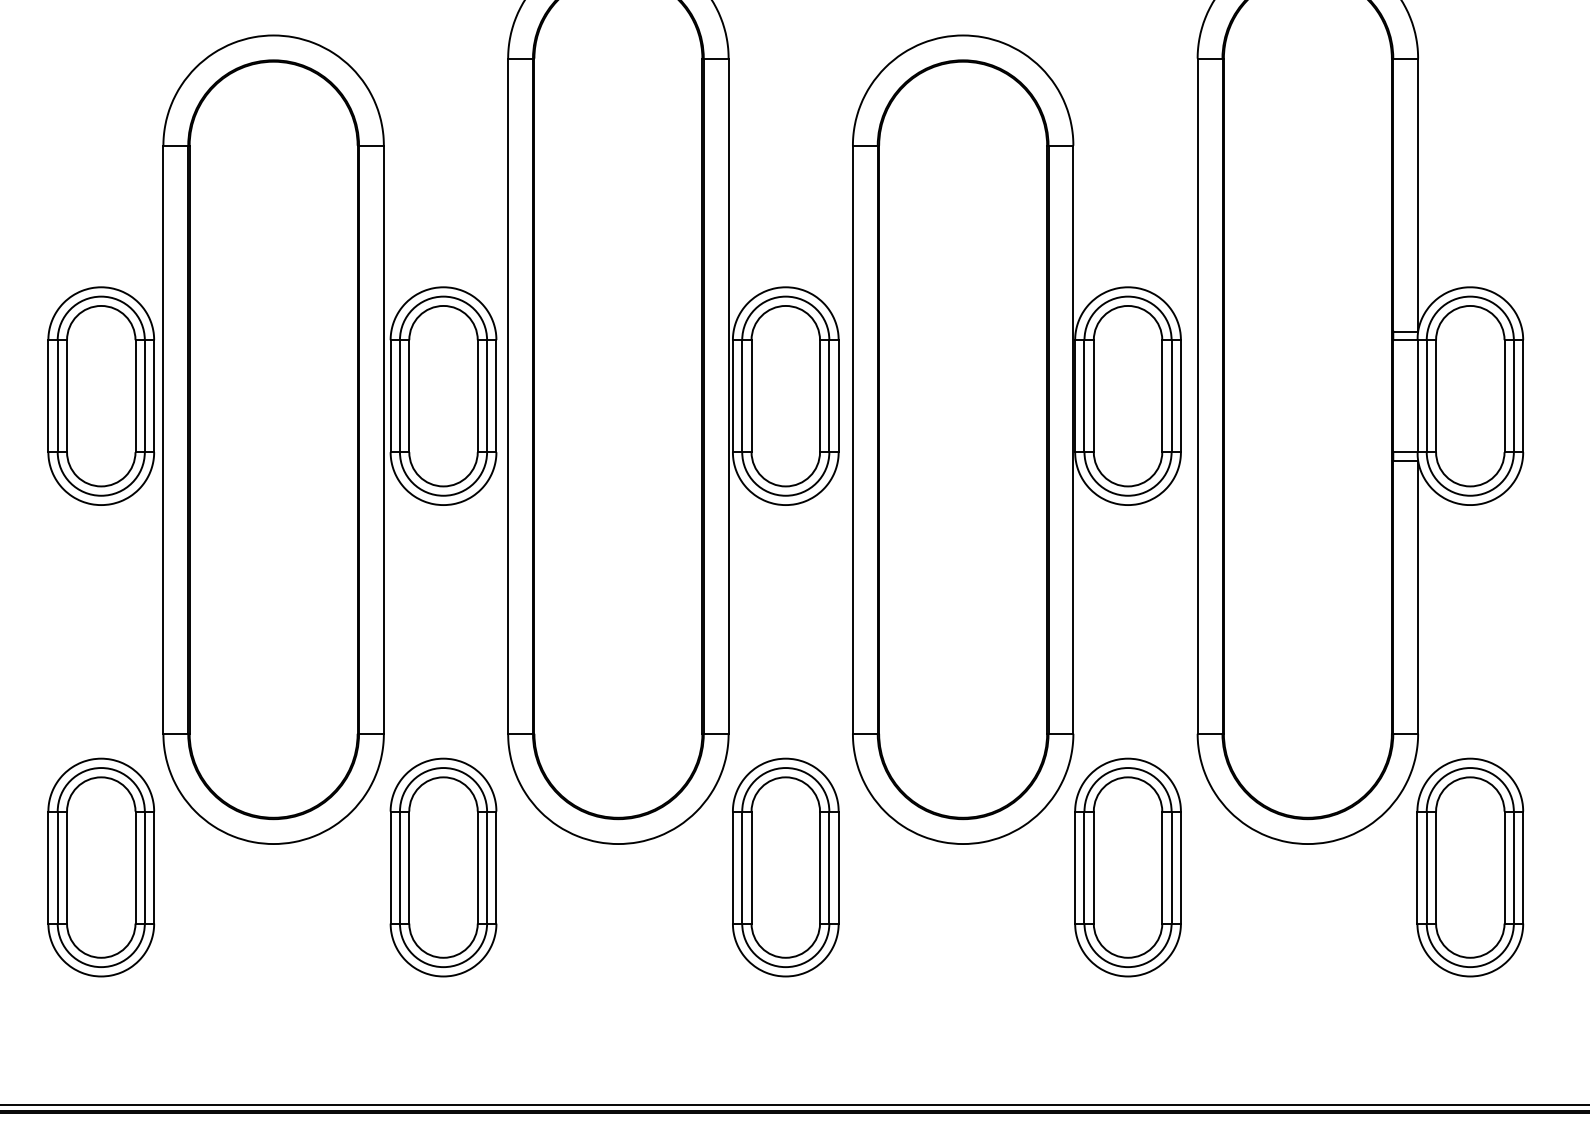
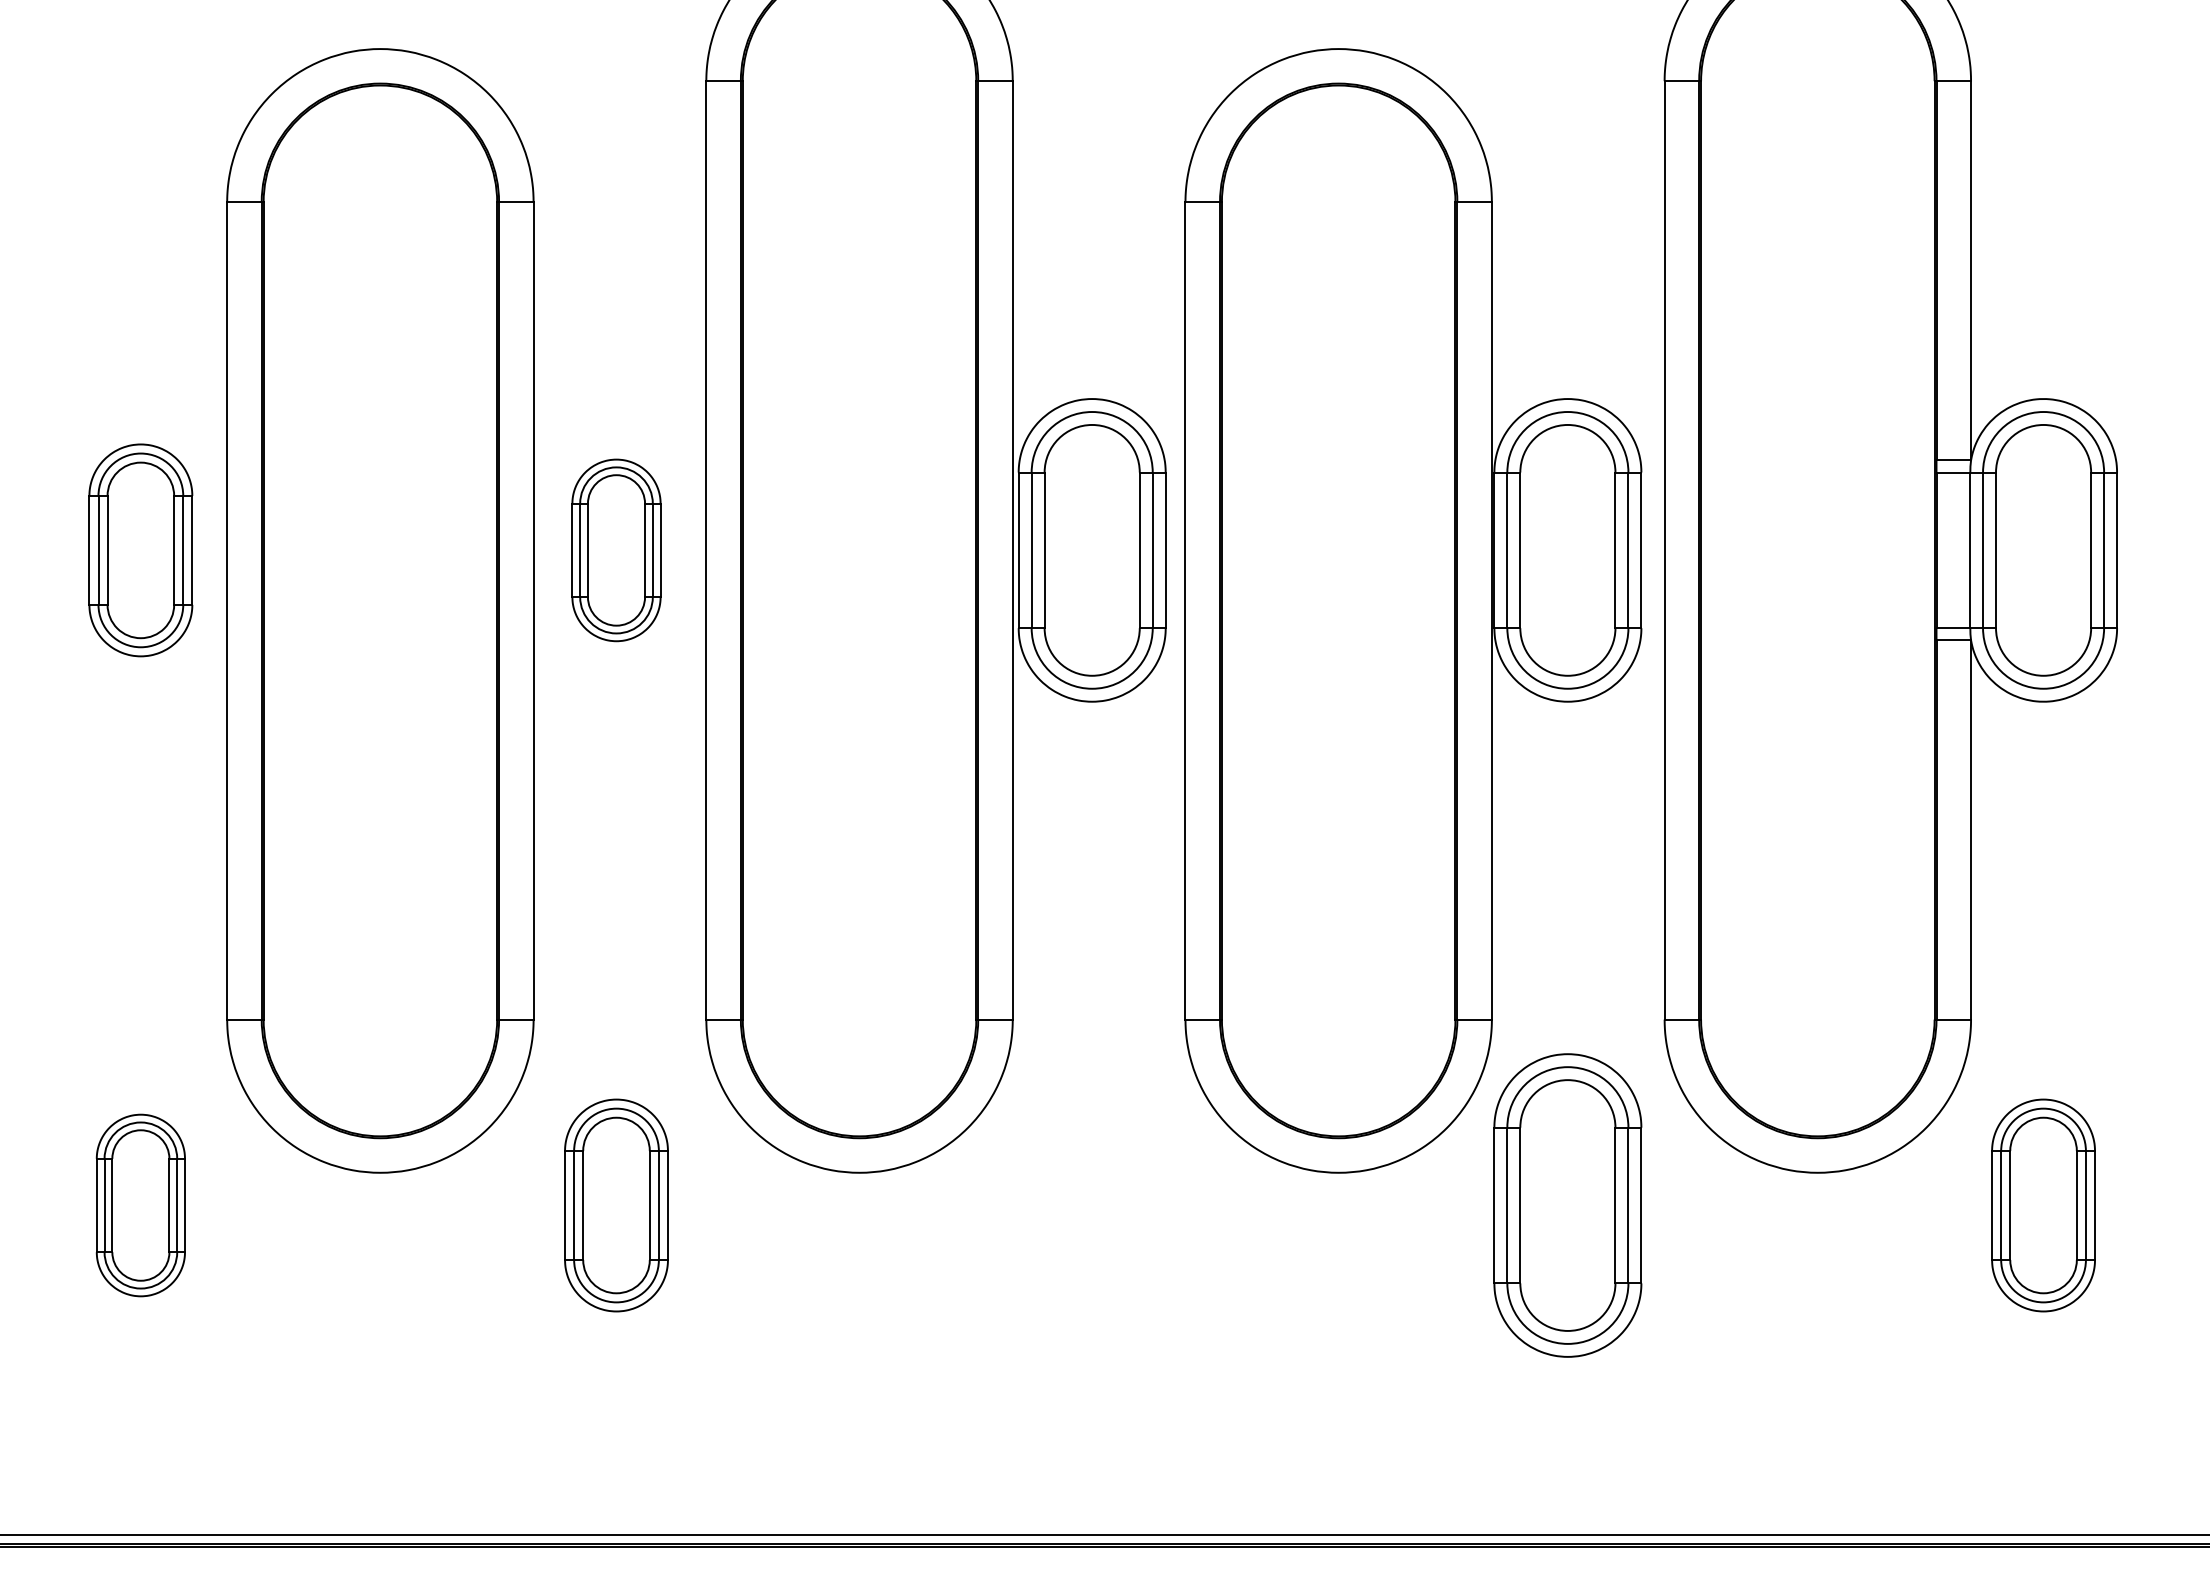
part: (101, 396) -> (140, 550), size x0.7
part: (443, 396) -> (616, 550), size x0.6
part: (101, 867) -> (140, 1205), size x0.6
part: (443, 867) -> (616, 1205), size x0.7
part: (785, 867) -> (1091, 1205), removed
part: (1470, 867) -> (2043, 1205), size x0.7

